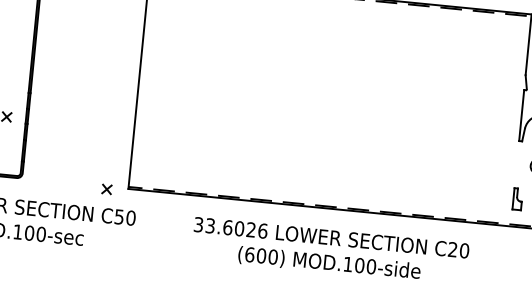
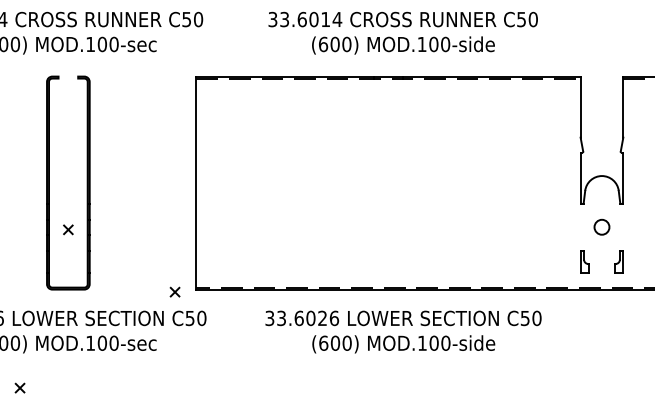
text: (452, 249) -> (524, 318), C20 -> C50

